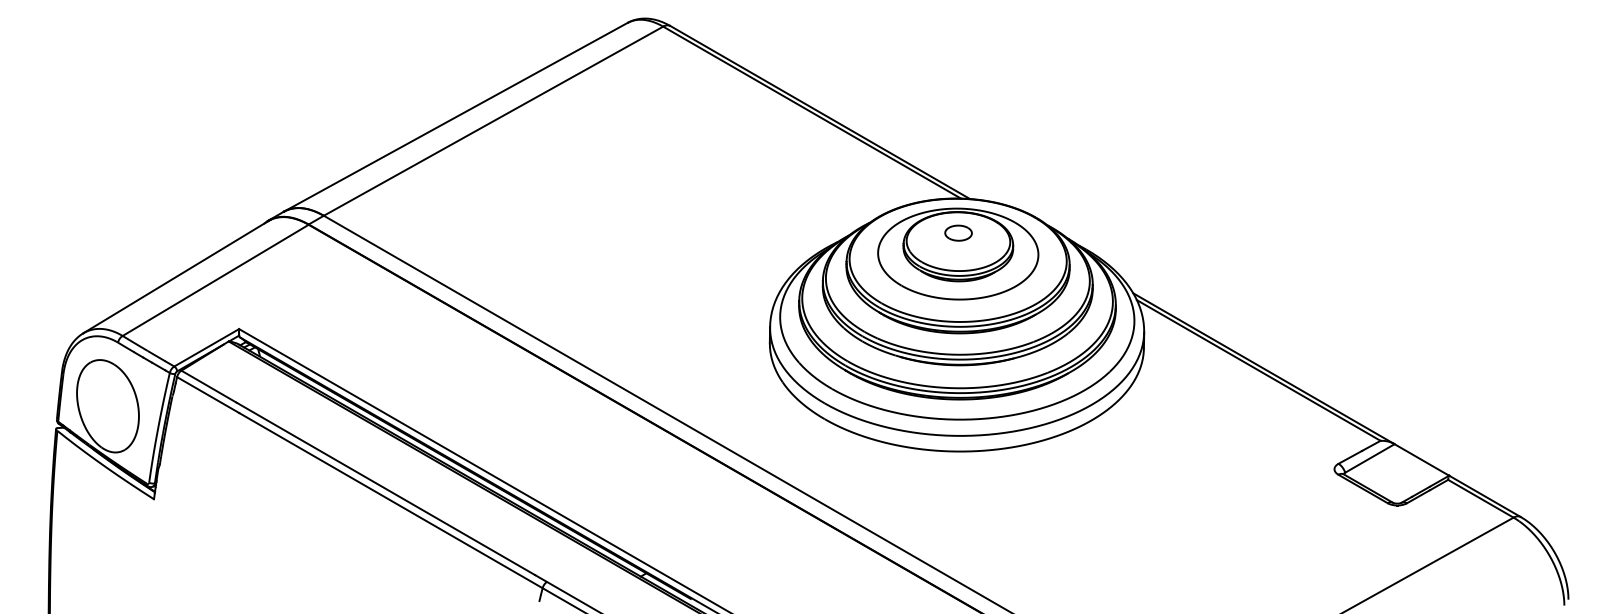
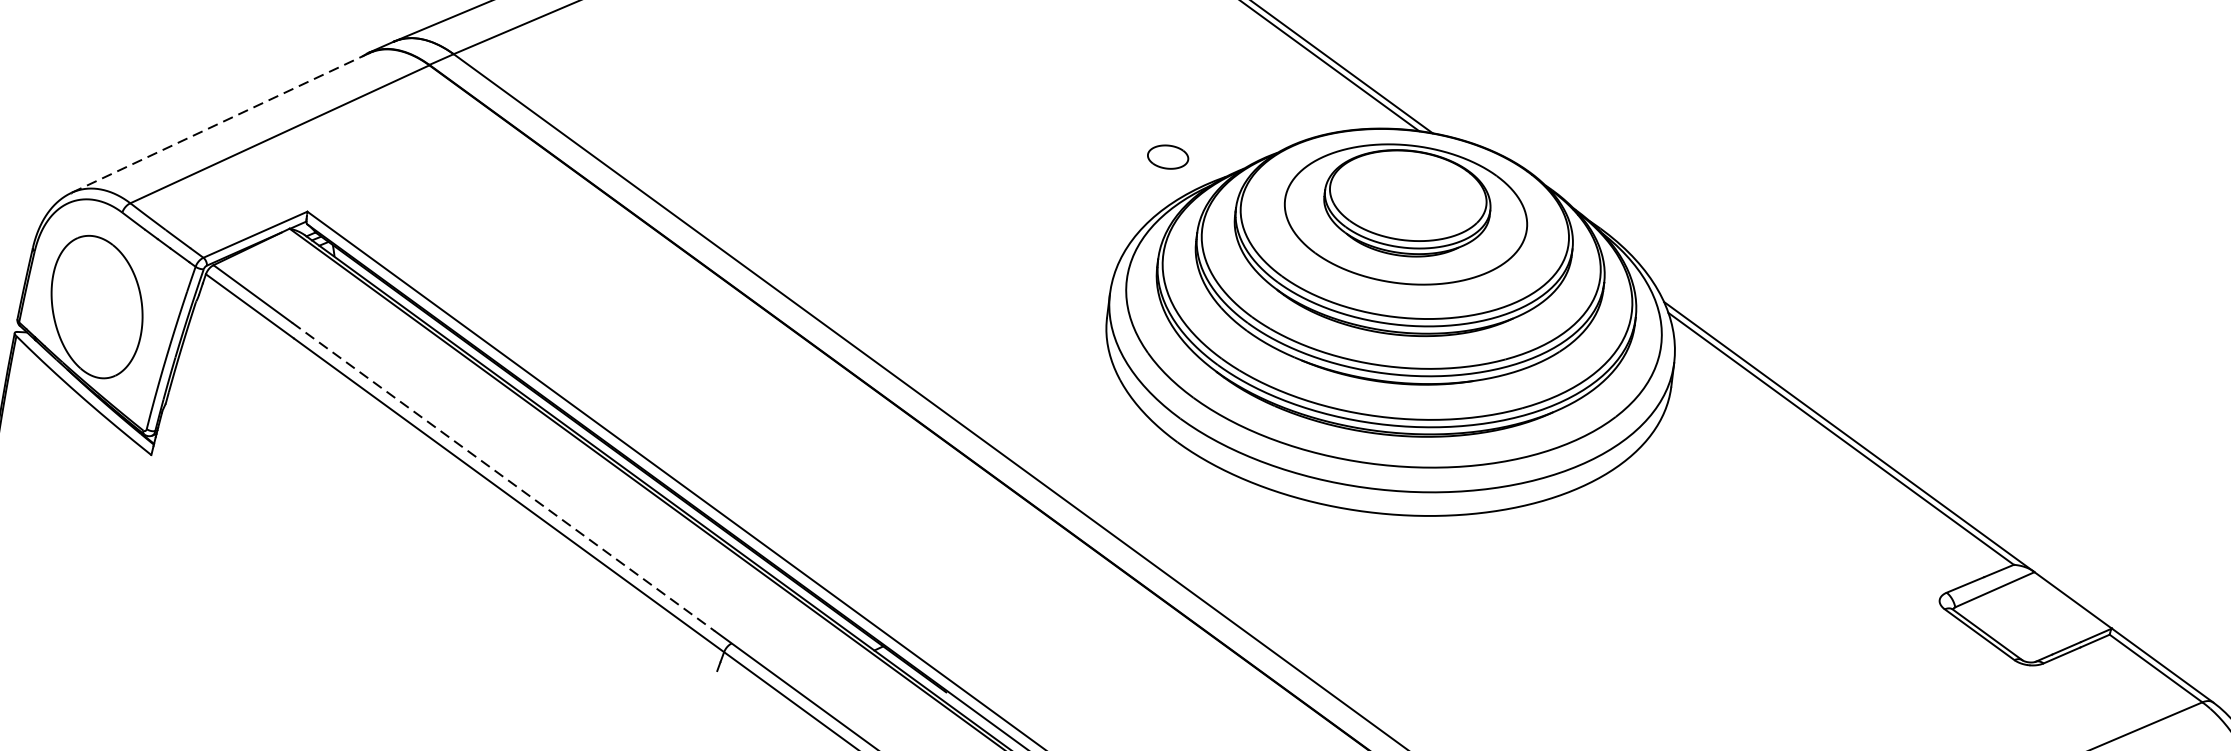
part: (958, 232) -> (1168, 156), moved
line: (175, 277) -> (219, 123), solid -> dashed
line: (386, 489) -> (504, 477), solid -> dashed

